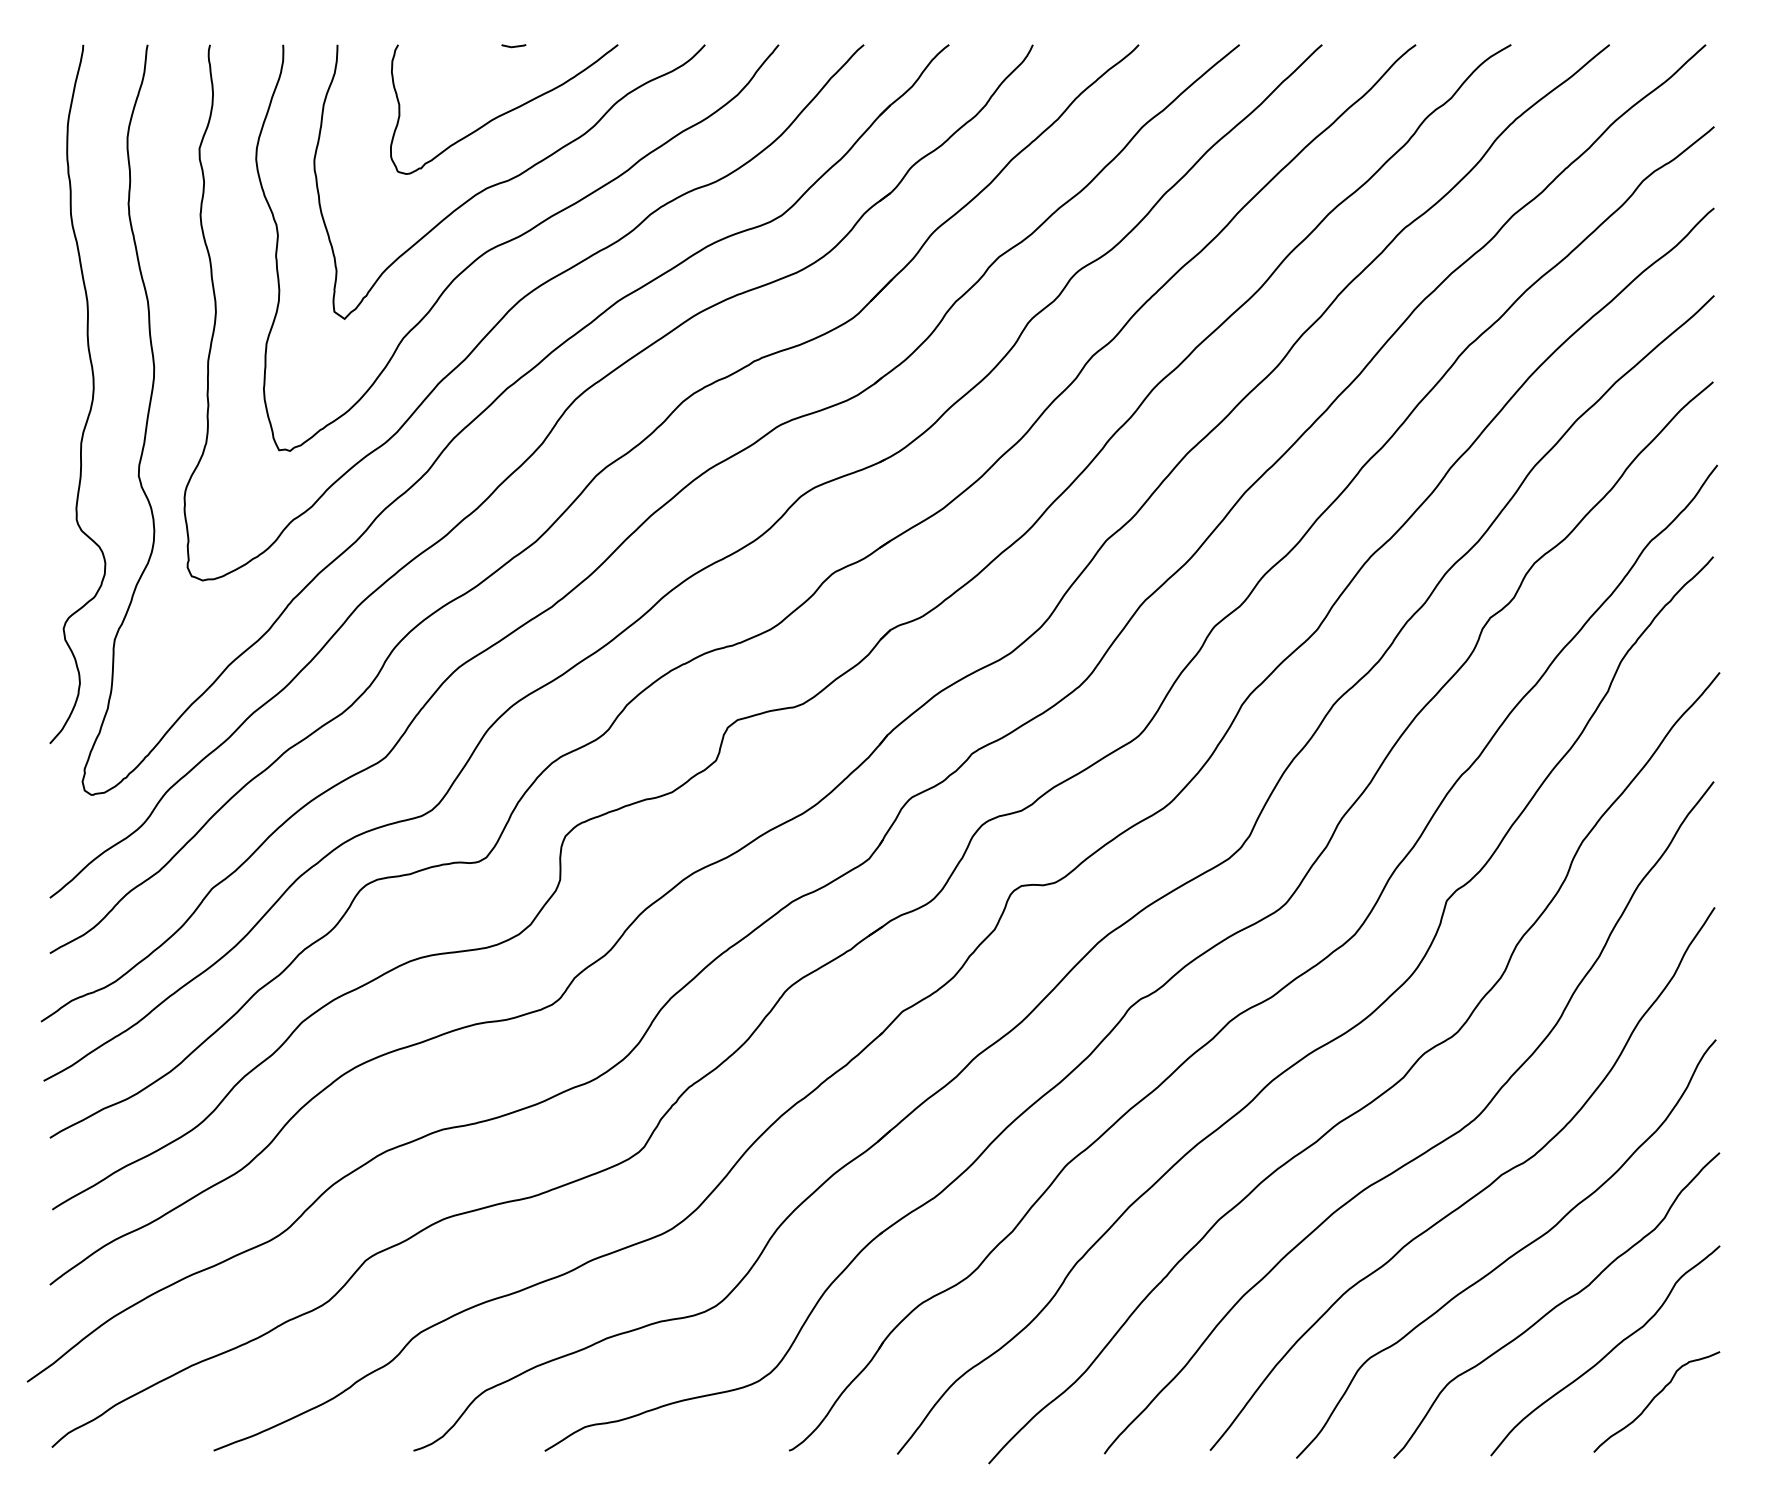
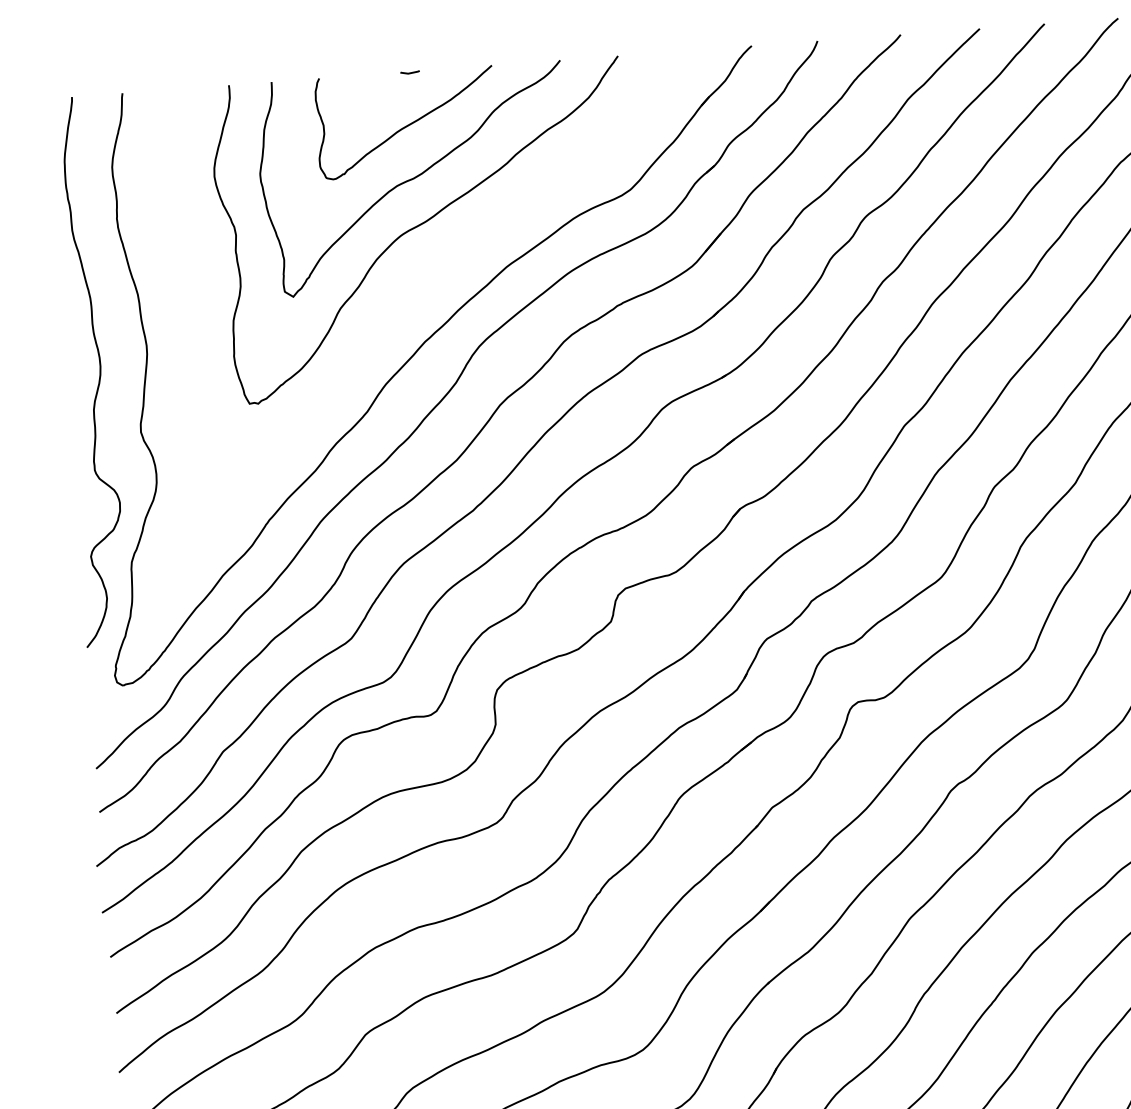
curve: (516, 305) -> (427, 276), removed

